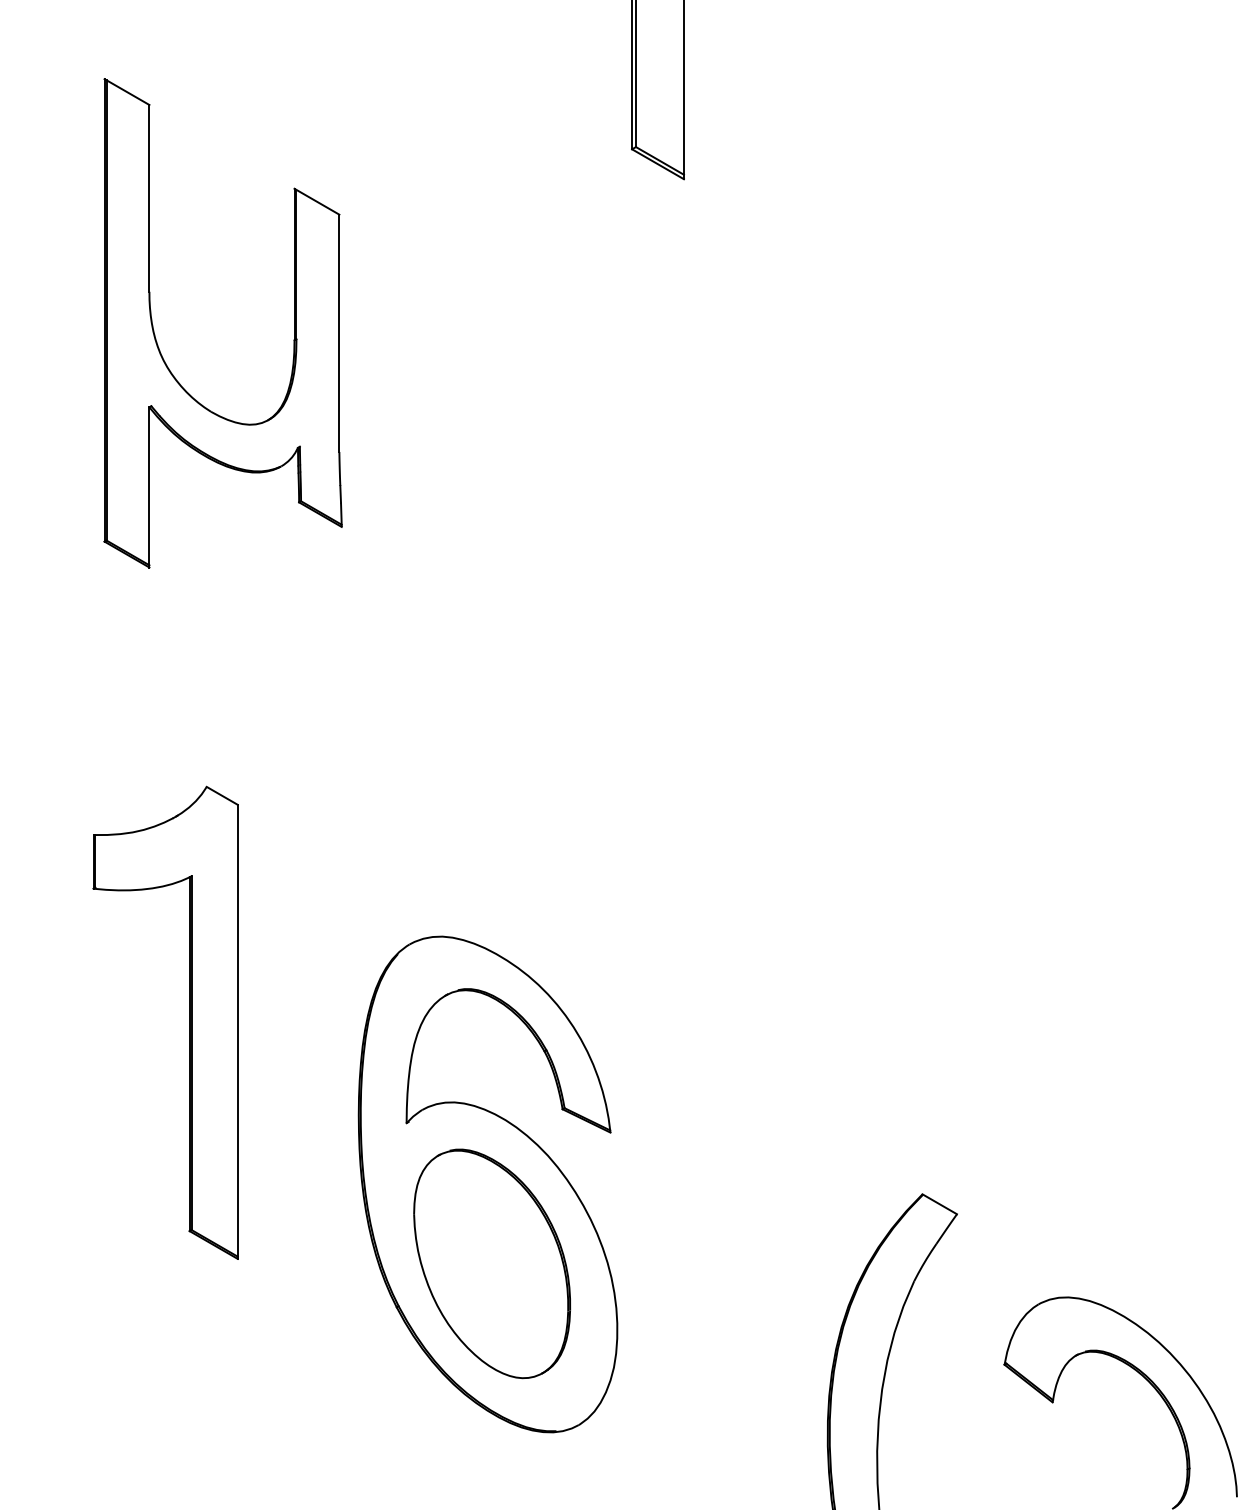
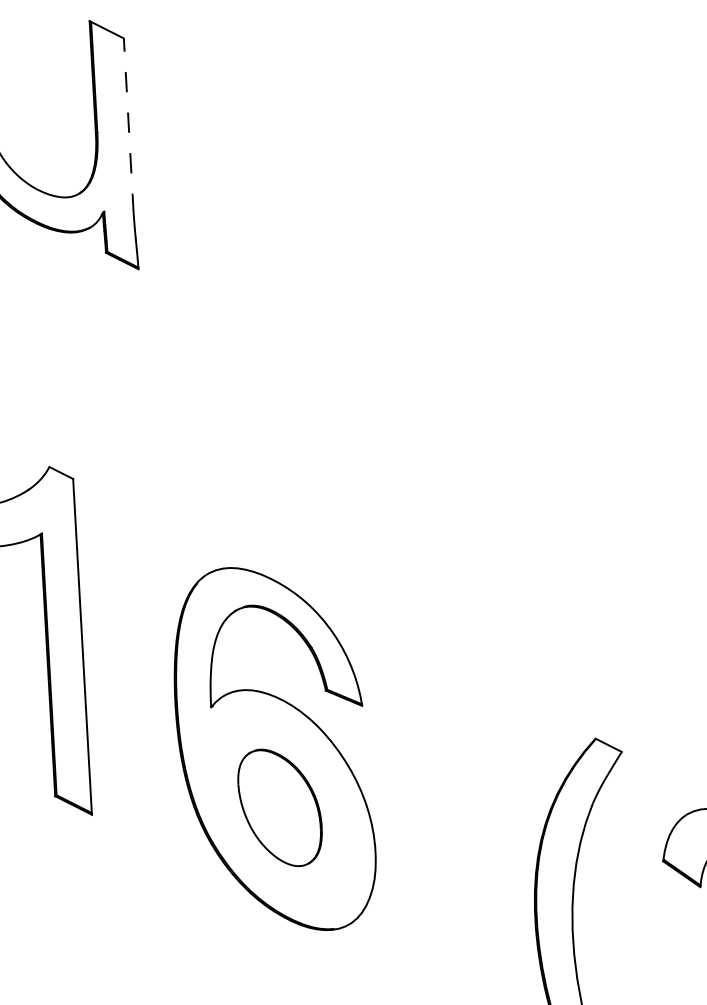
line: (339, 333) -> (128, 126), solid -> dashed
part: (491, 1263) -> (279, 807), size x0.7

